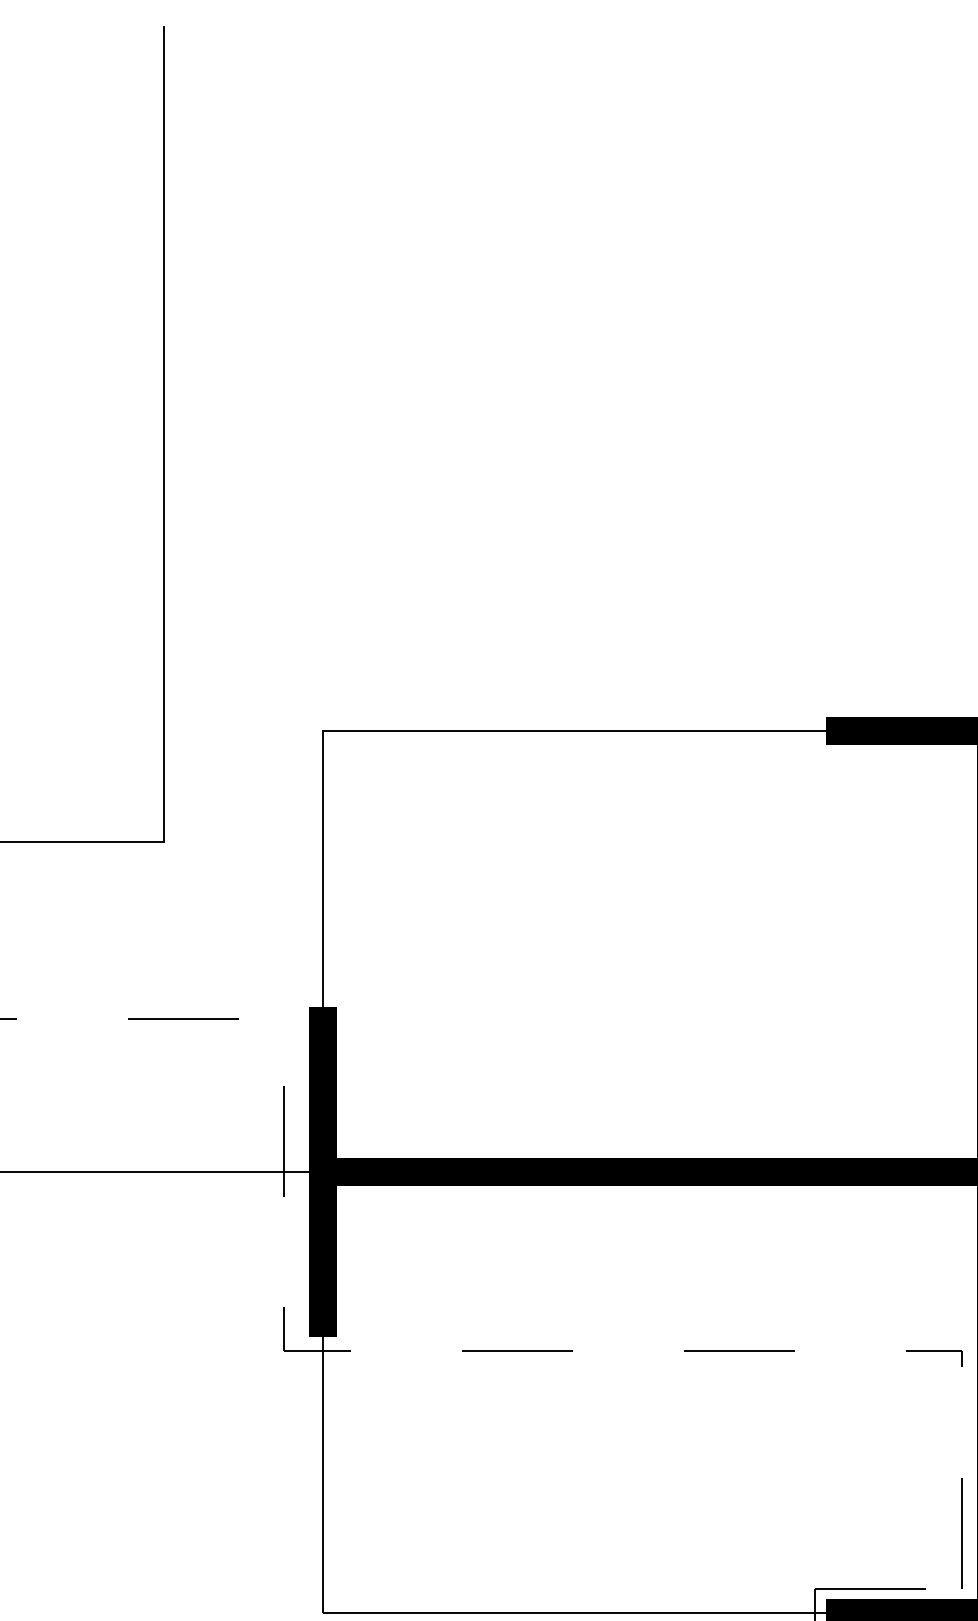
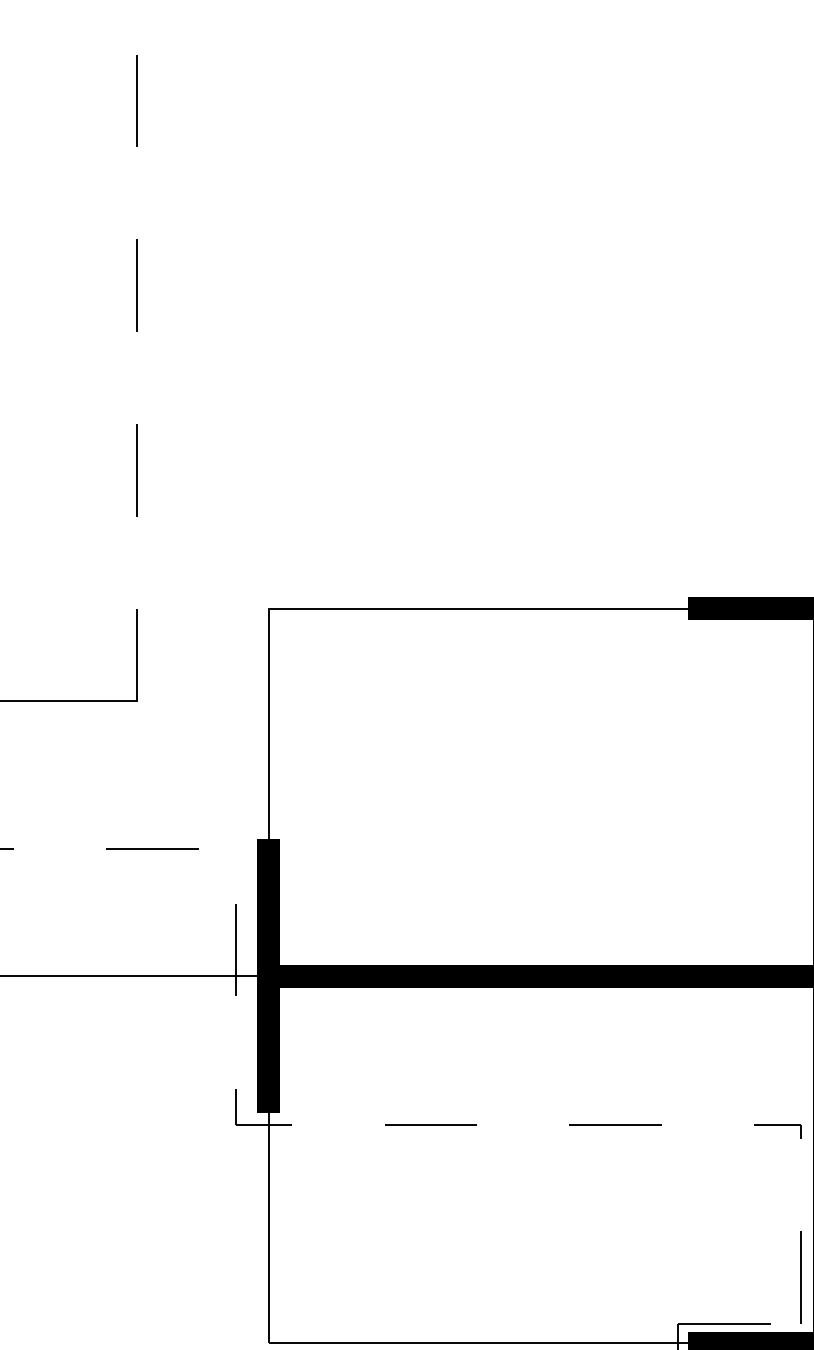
line: (164, 434) -> (136, 361), solid -> dashed

